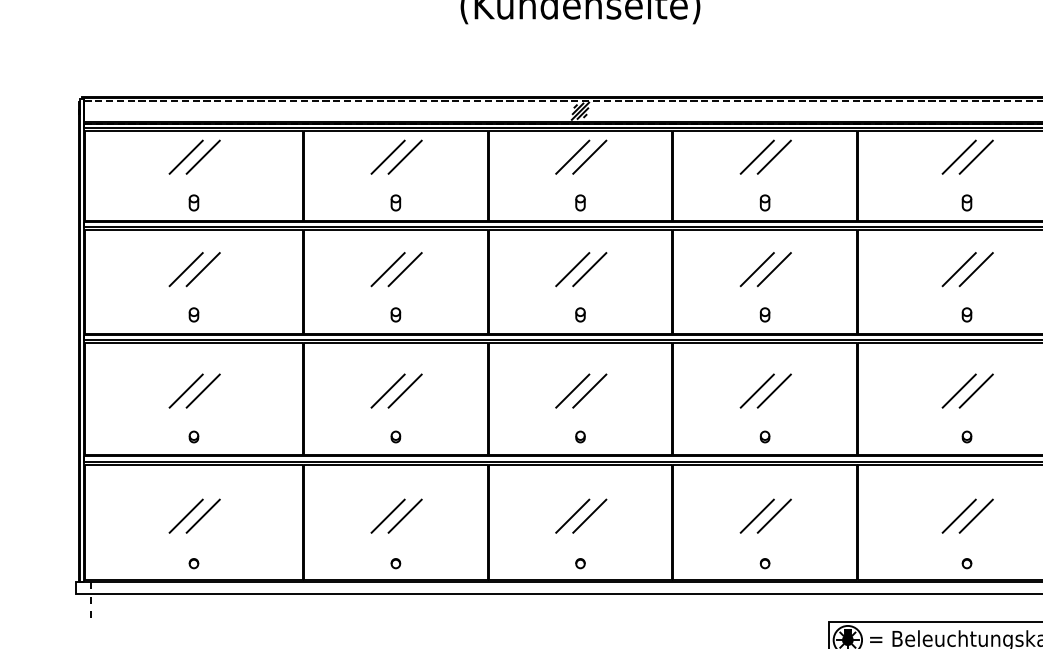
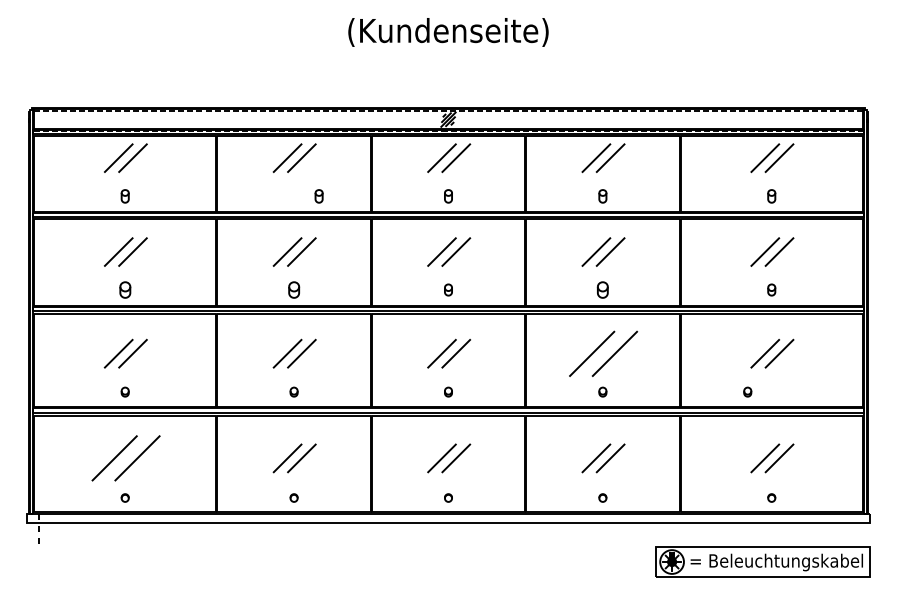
part: (395, 203) -> (318, 196), moved
part: (193, 314) -> (124, 289), size x1.4
part: (395, 314) -> (293, 289), size x1.4
part: (764, 314) -> (602, 289), size x1.4
part: (765, 390) -> (603, 353), size x1.6
part: (966, 436) -> (747, 391), moved
part: (194, 516) -> (125, 458), size x1.6

